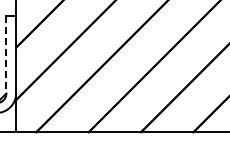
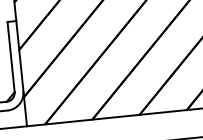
line: (6, 54) -> (11, 56), dashed -> solid

